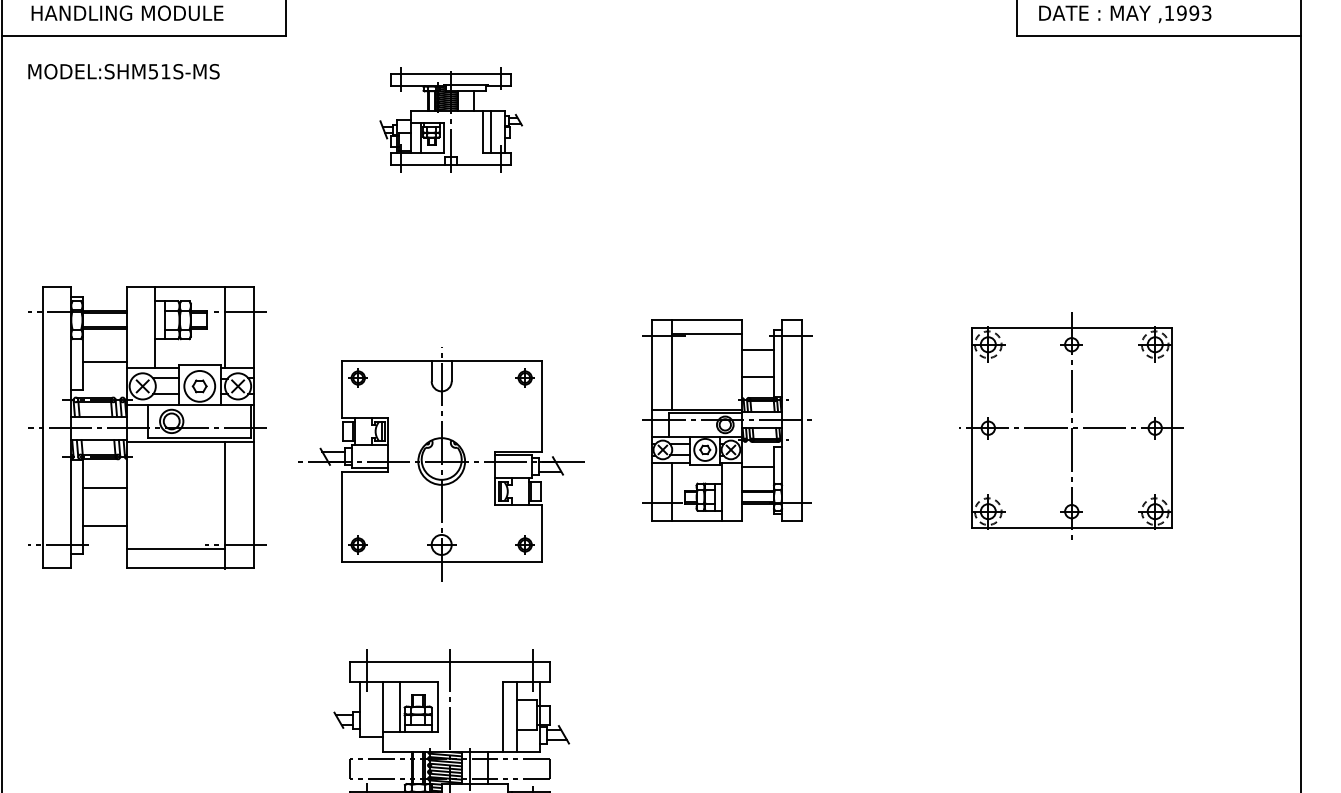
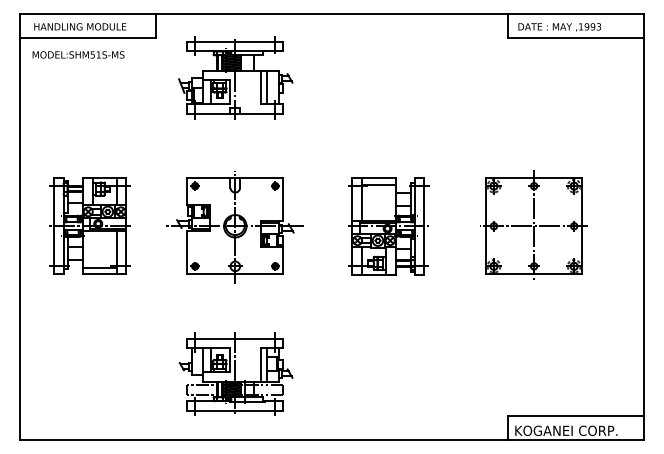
part: (450, 118) -> (235, 77), size x1.67
part: (727, 420) -> (388, 226), moved
part: (146, 426) -> (89, 225), size x0.71
part: (440, 464) -> (234, 227), moved

